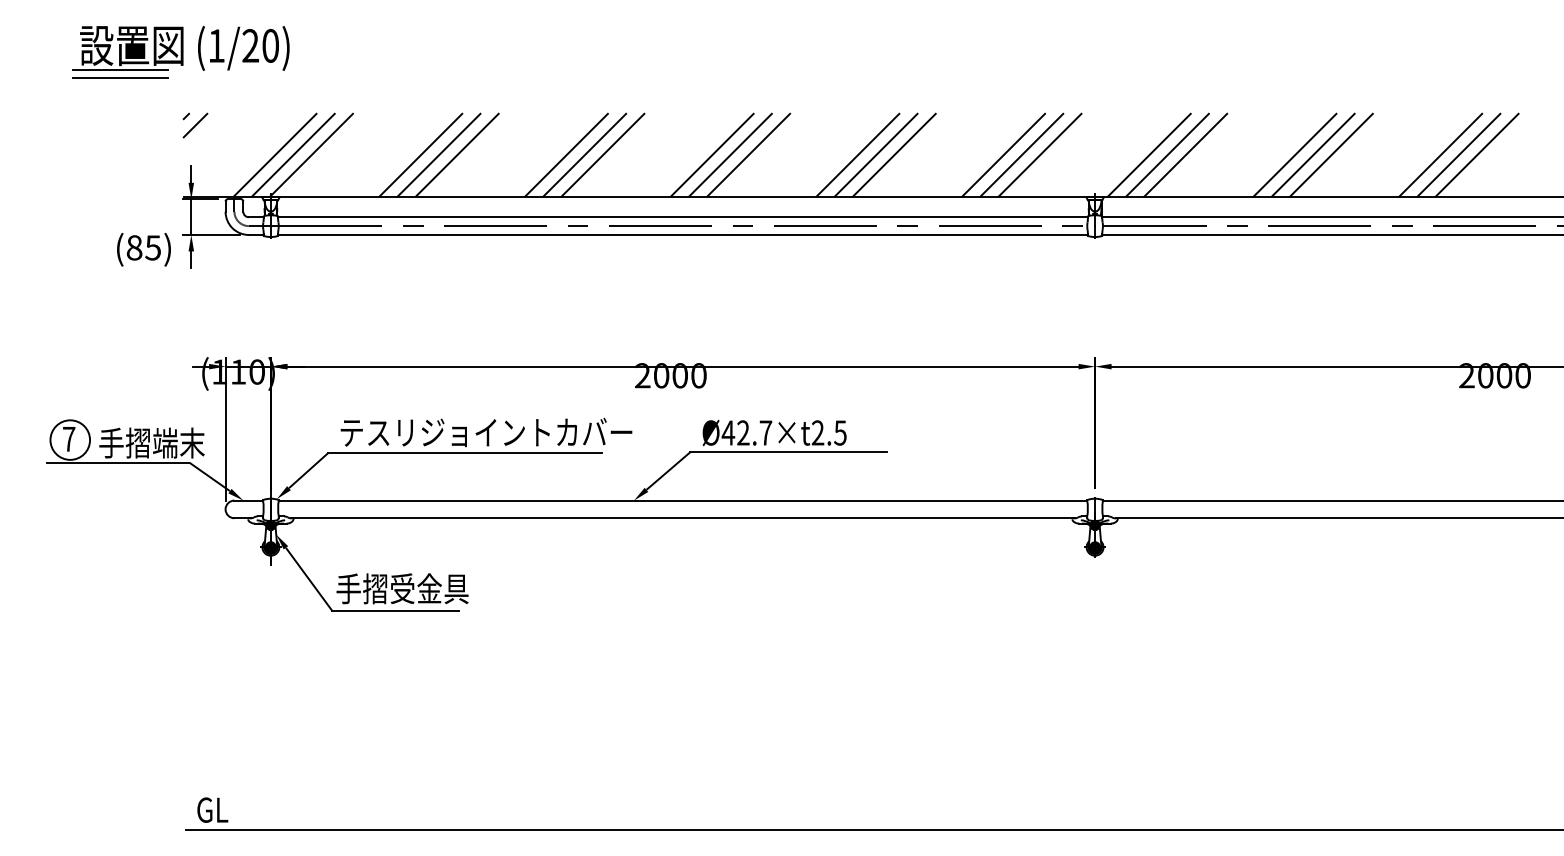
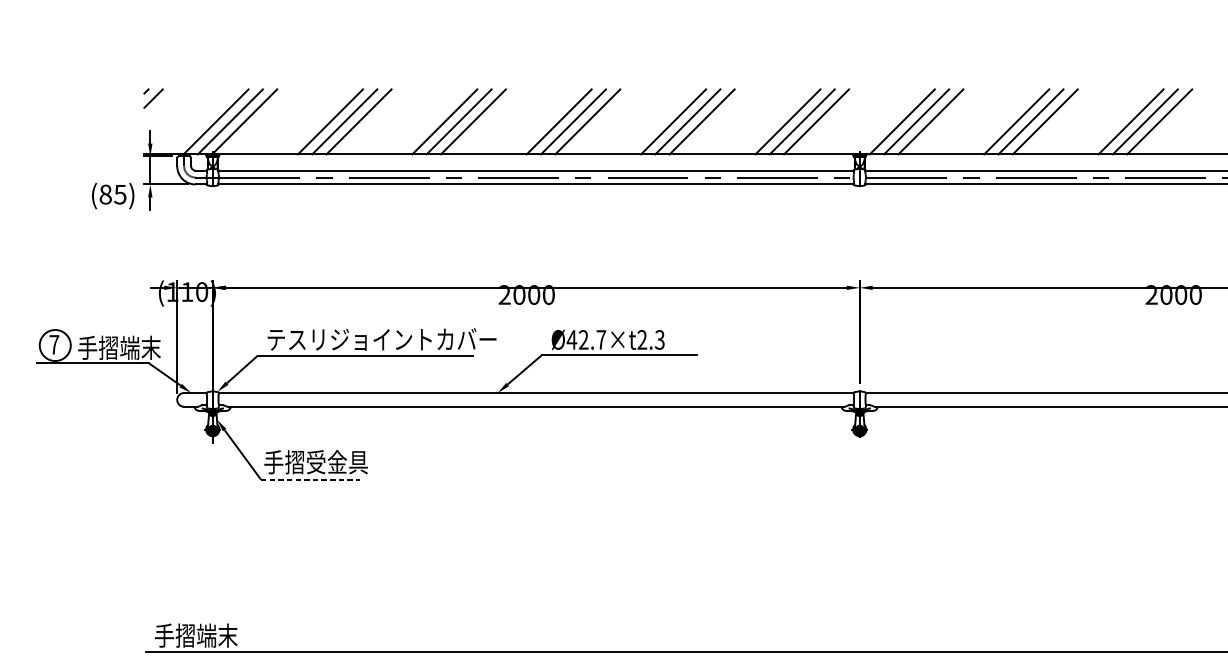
part: (180, 52) -> (141, 41), removed
text: (840, 432) -> (659, 339), Ø42.7×t2.5 -> Ø42.7×t2.3
line: (396, 610) -> (311, 479), solid -> dashed
text: (249, 809) -> (195, 635), GL -> 手摺端末

